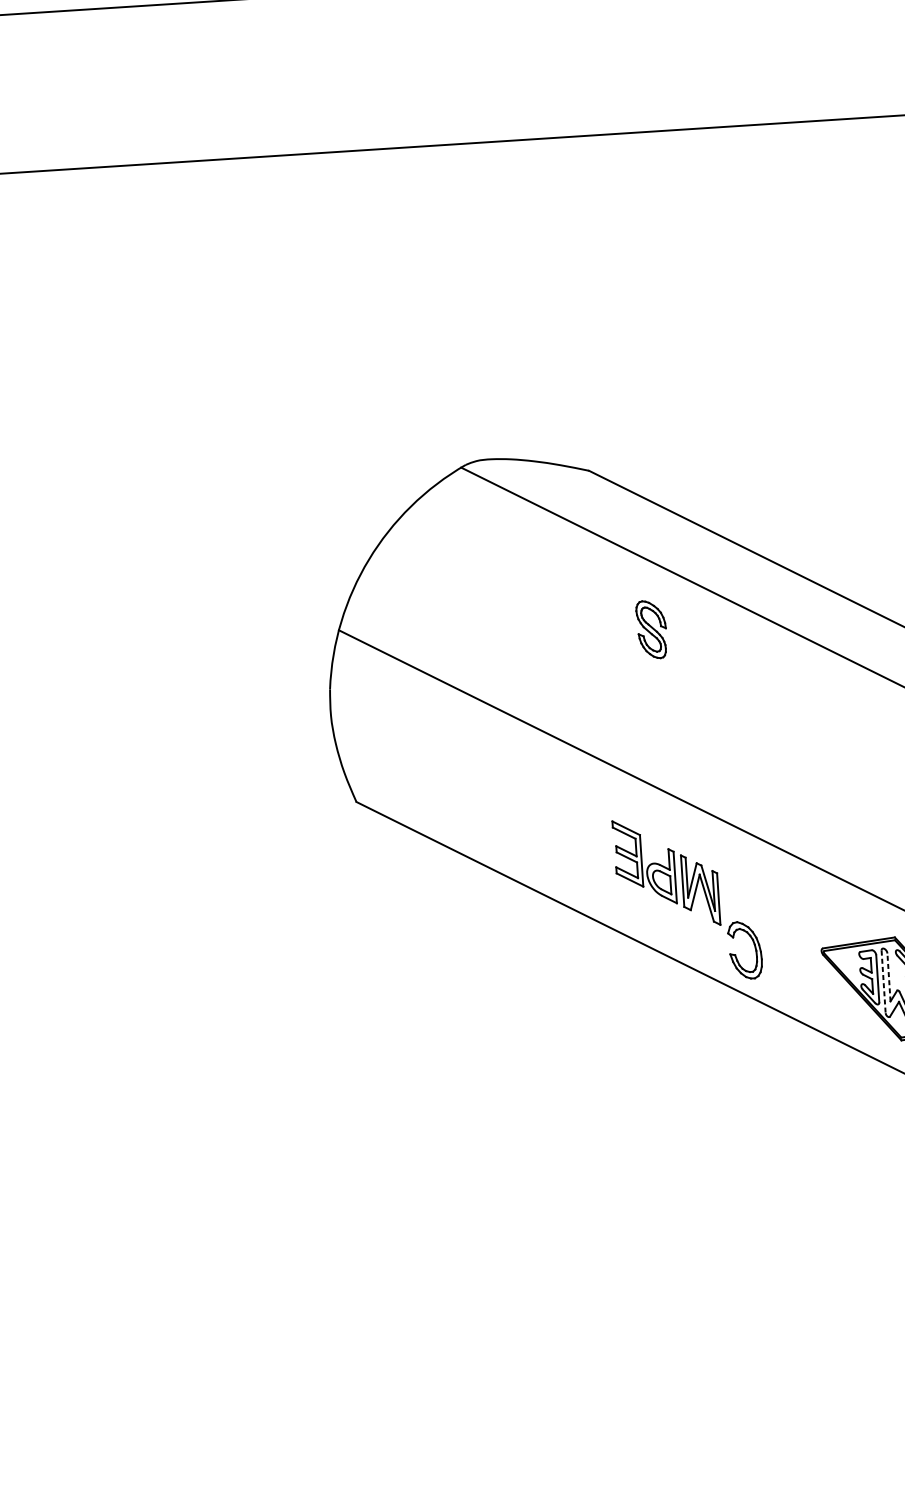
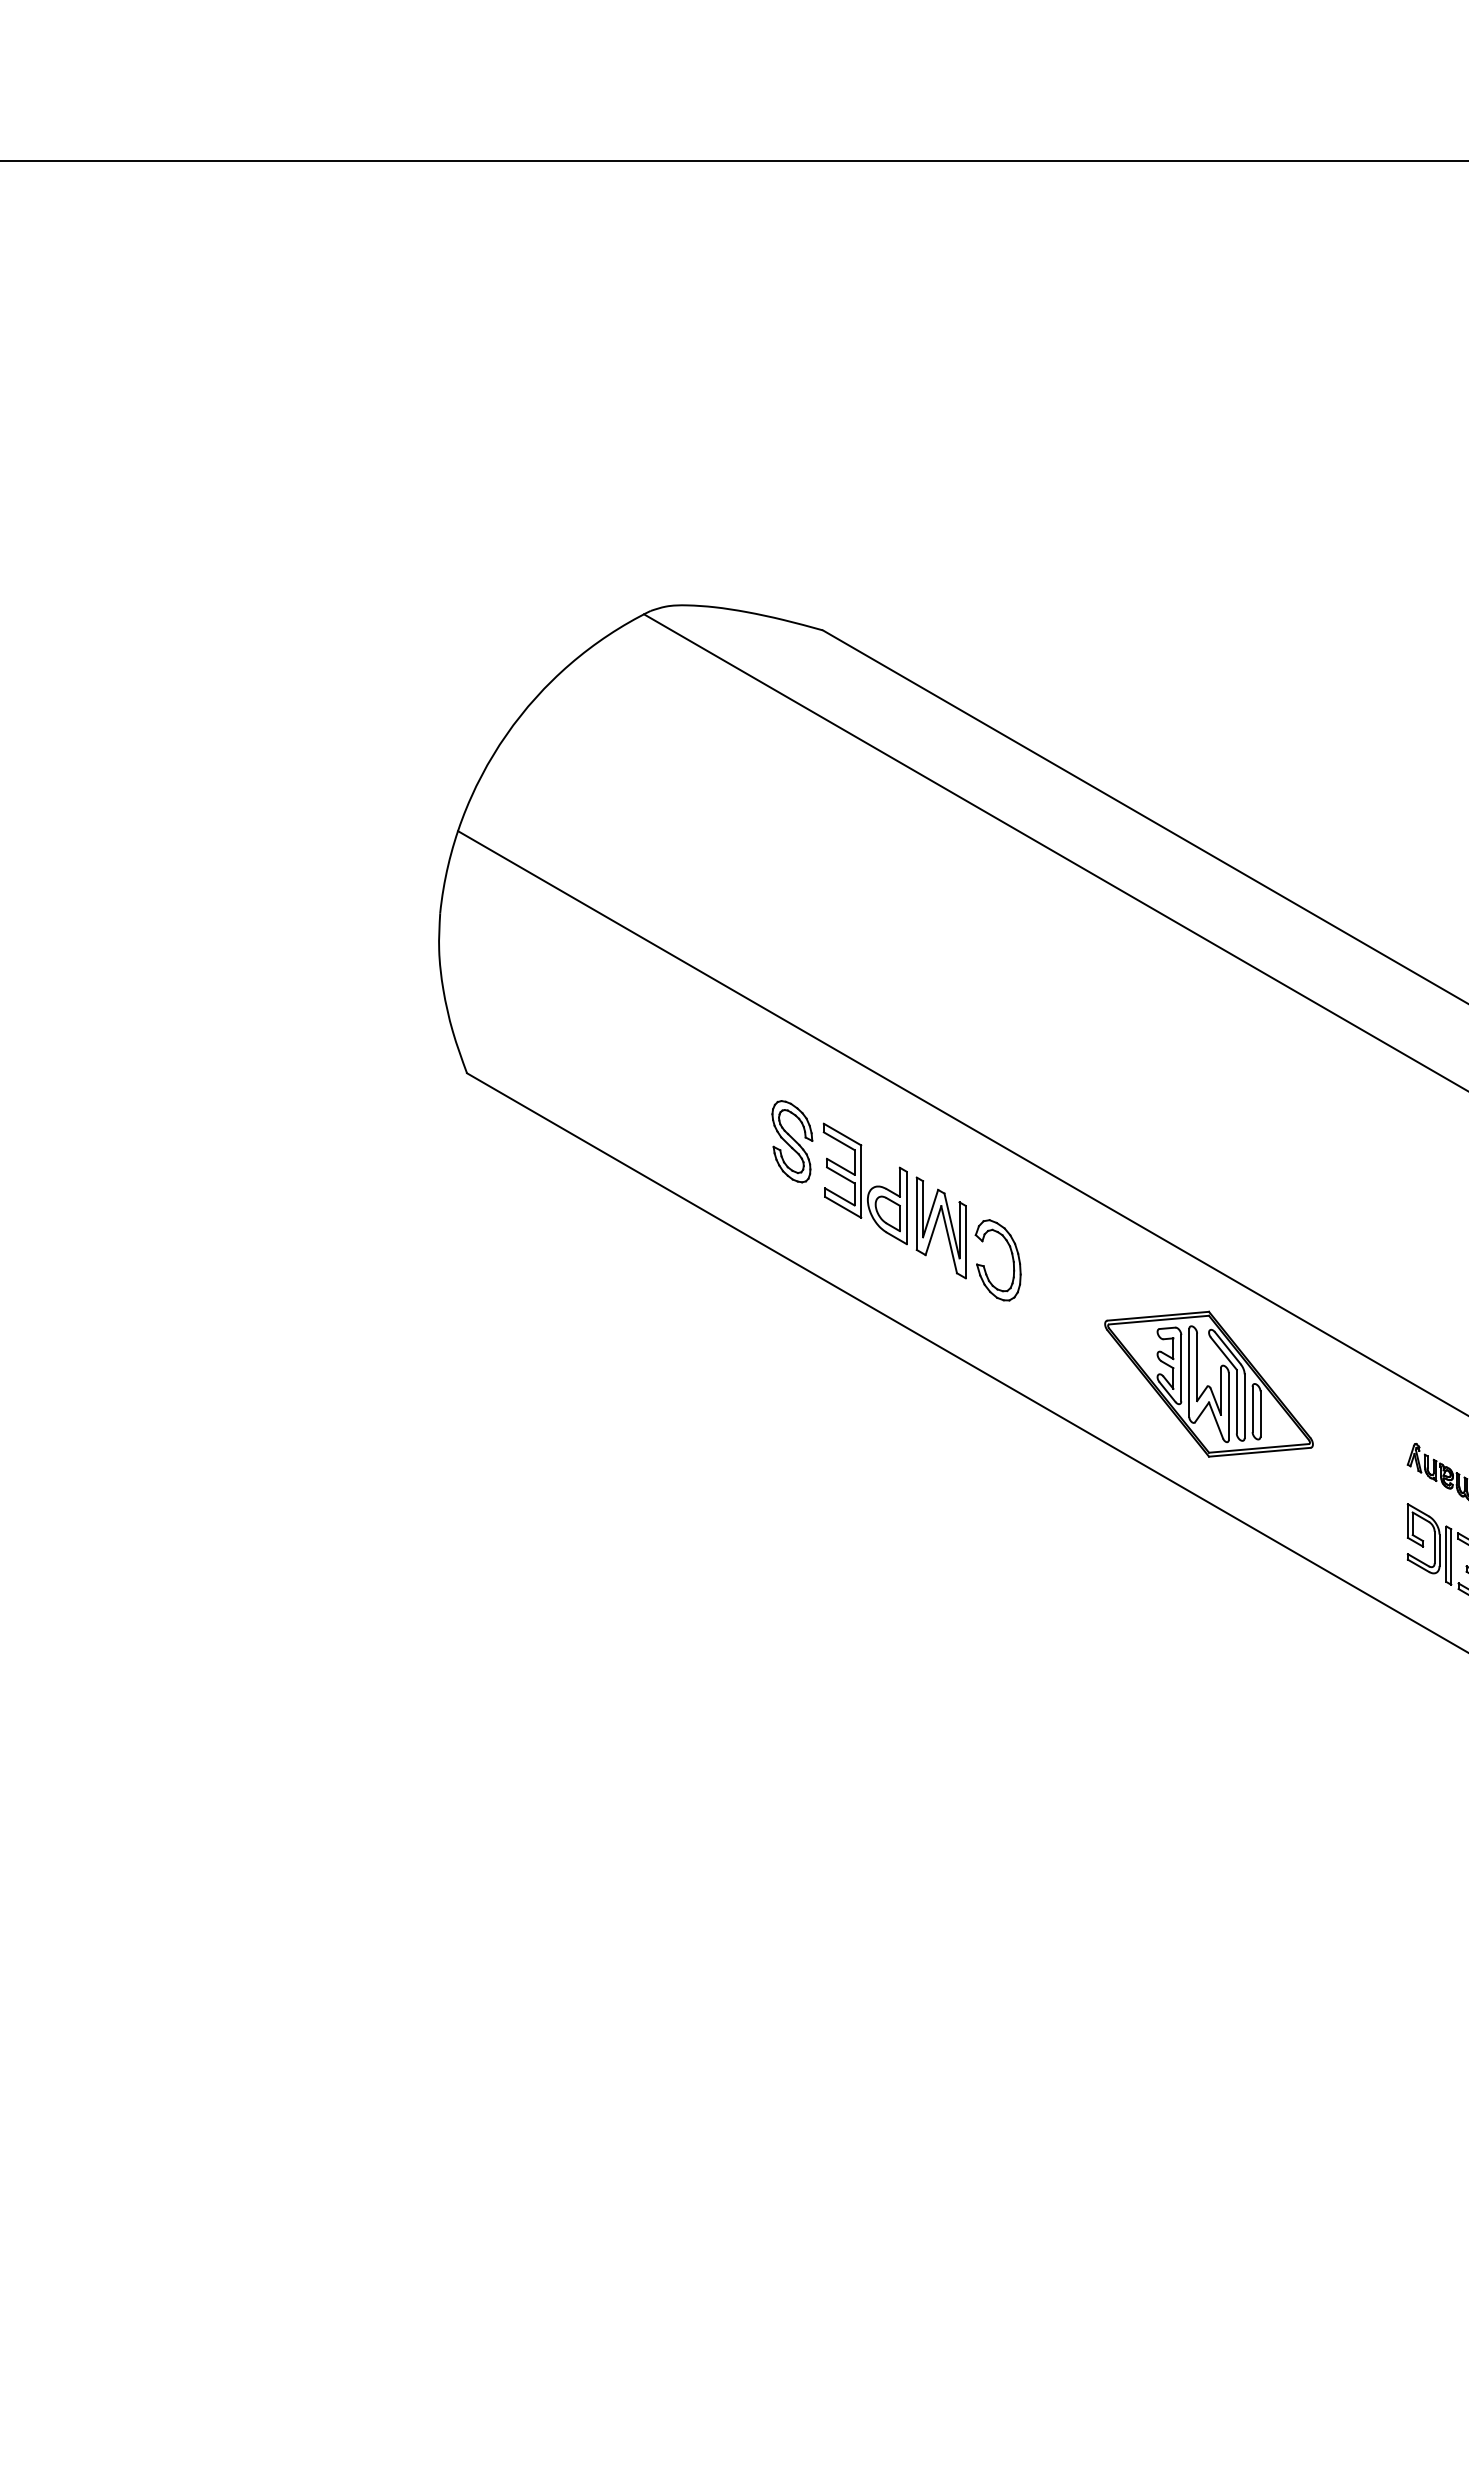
part: (651, 629) -> (792, 1141), moved
part: (735, 954) -> (984, 1265), moved
line: (889, 977) -> (1197, 1367), dashed -> solid
line: (883, 982) -> (1189, 1373), dashed -> solid

